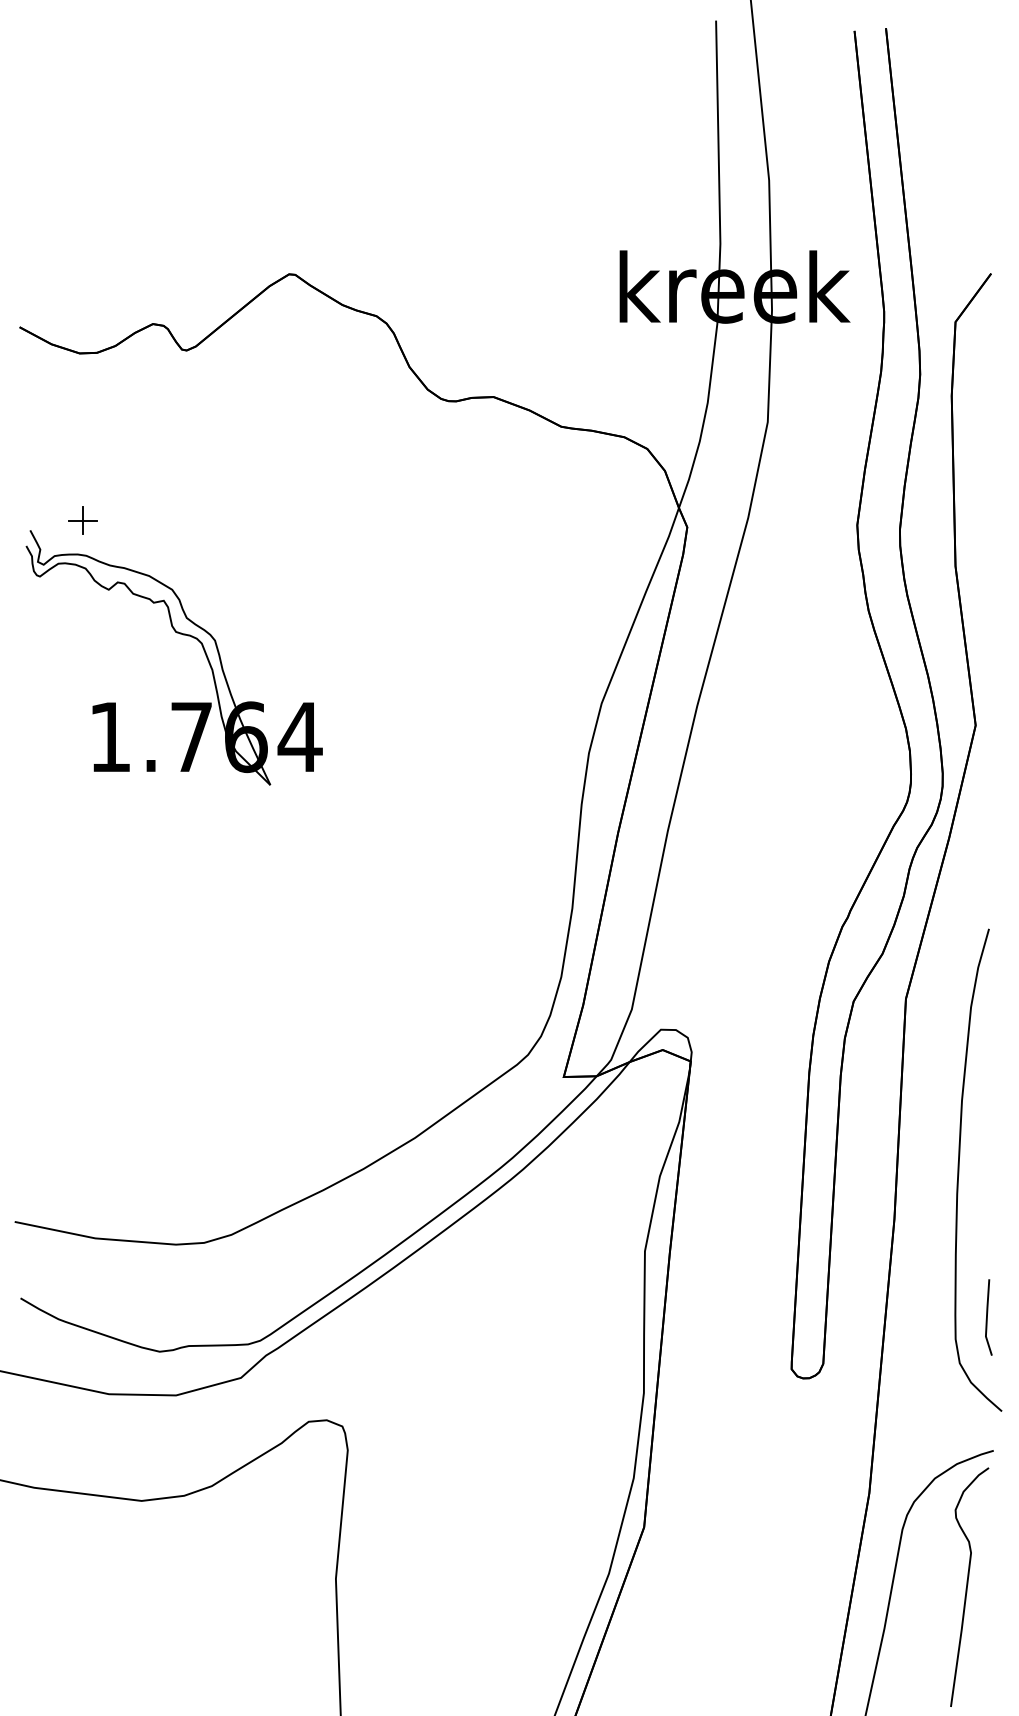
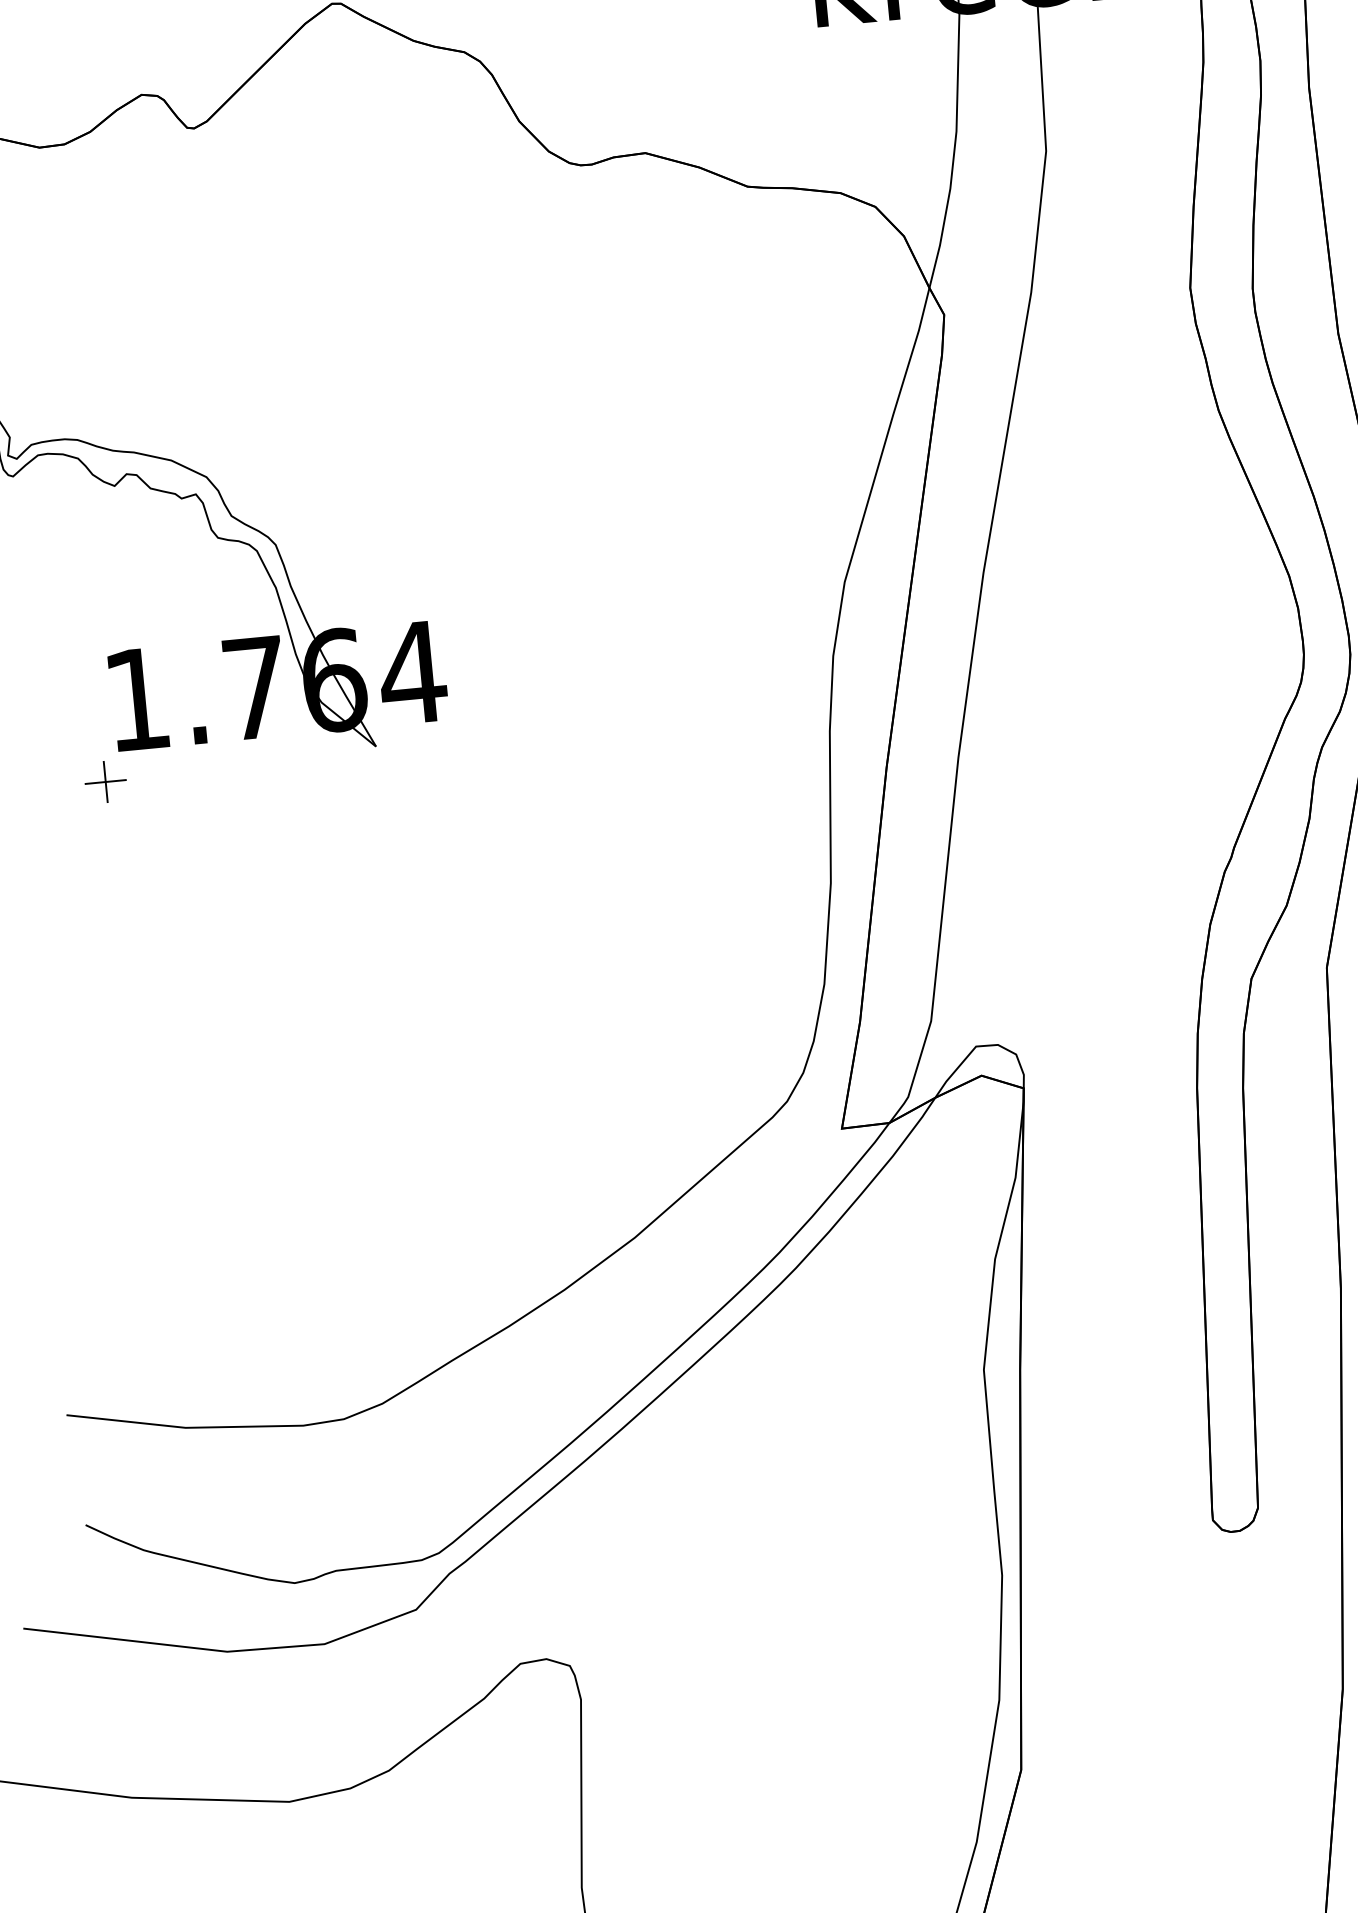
part: (82, 520) -> (104, 782), moved

